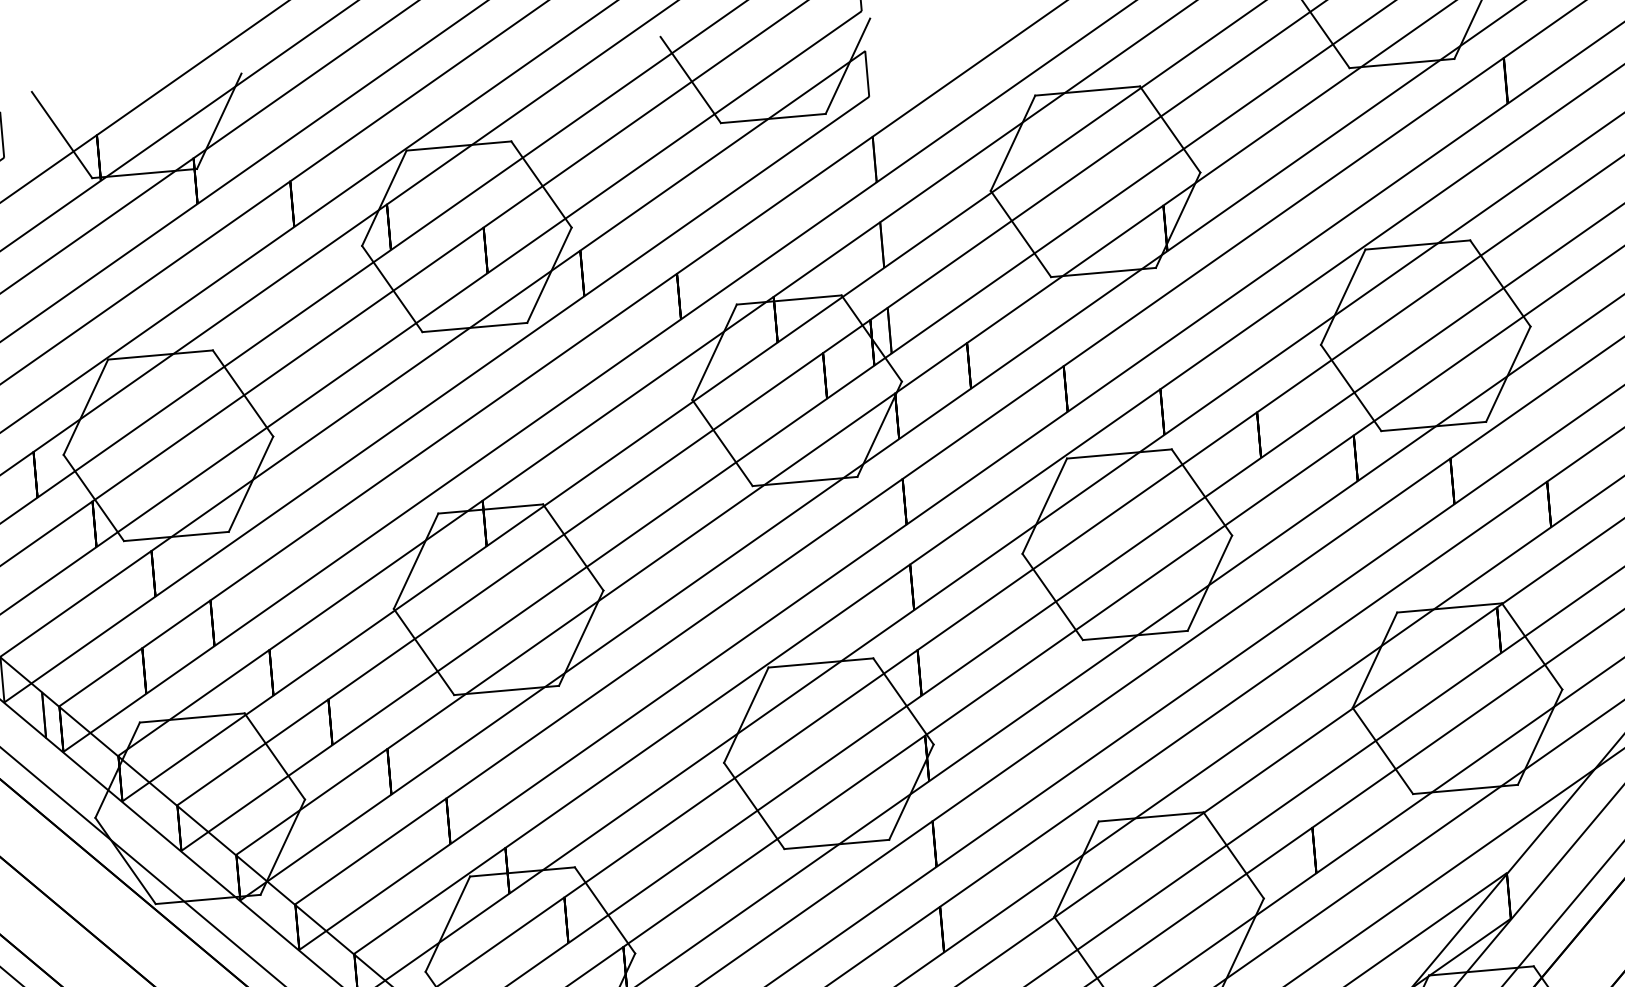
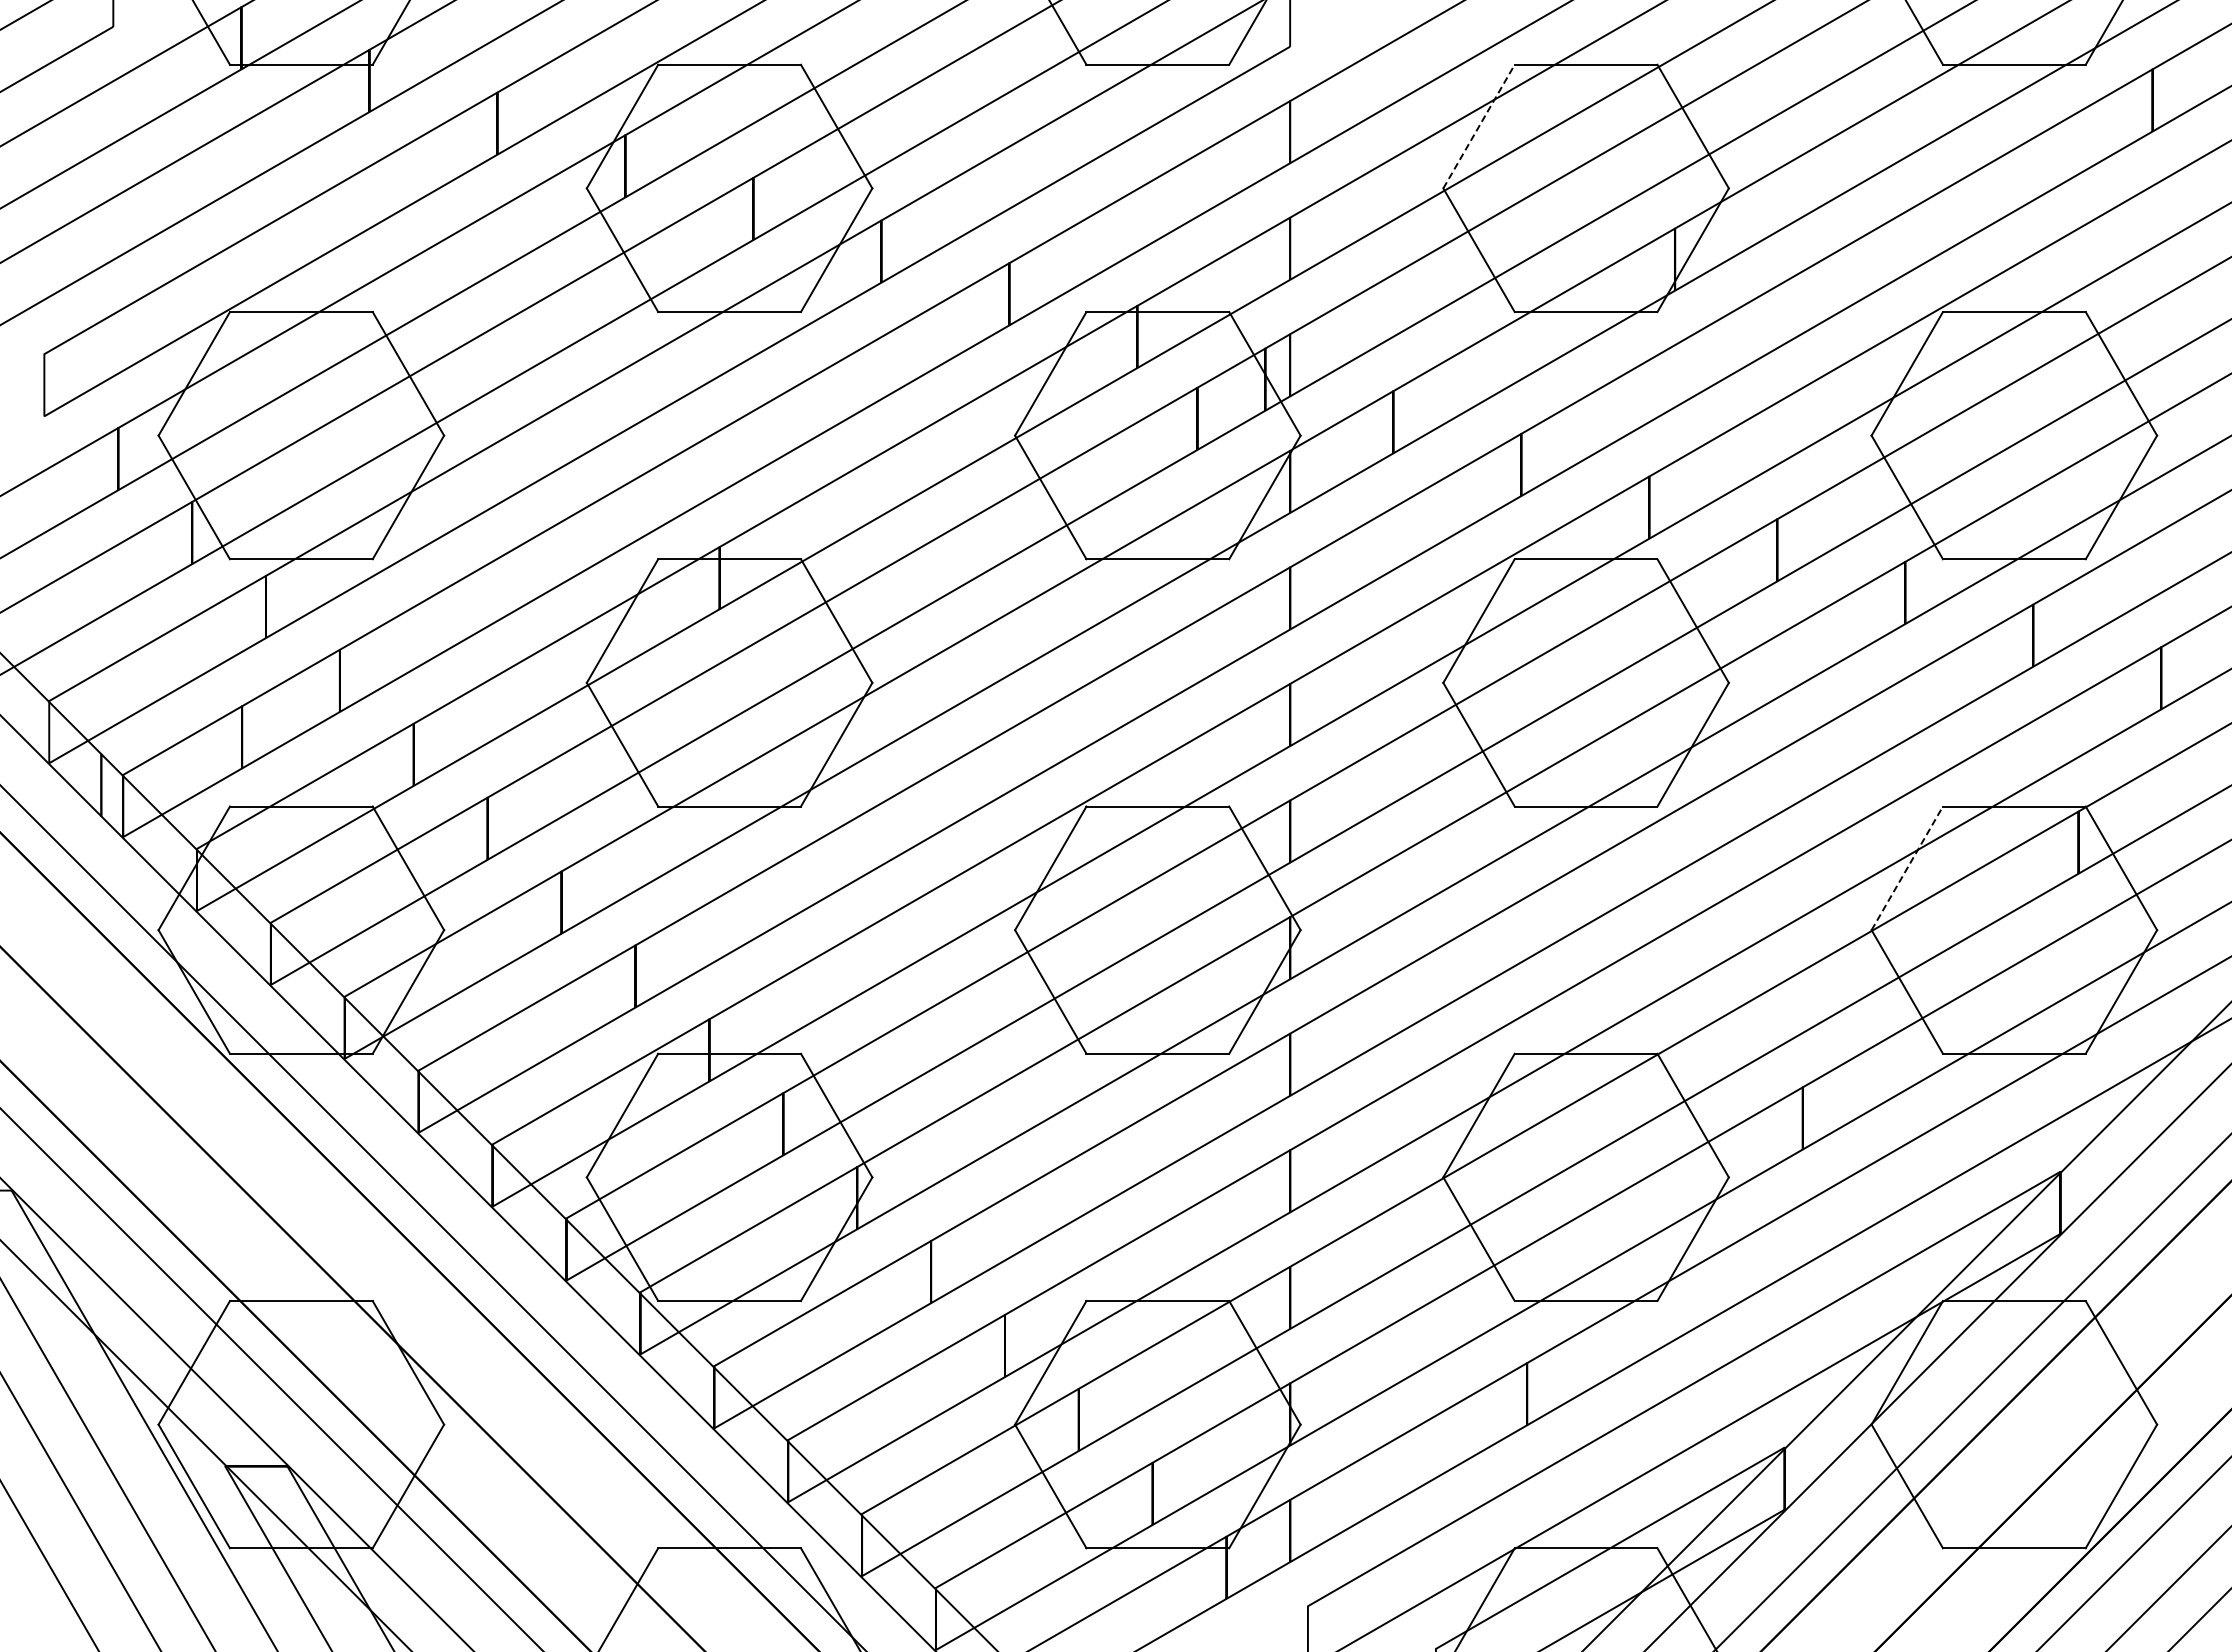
line: (1013, 143) -> (1479, 126), solid -> dashed
line: (1375, 659) -> (1907, 867), solid -> dashed

